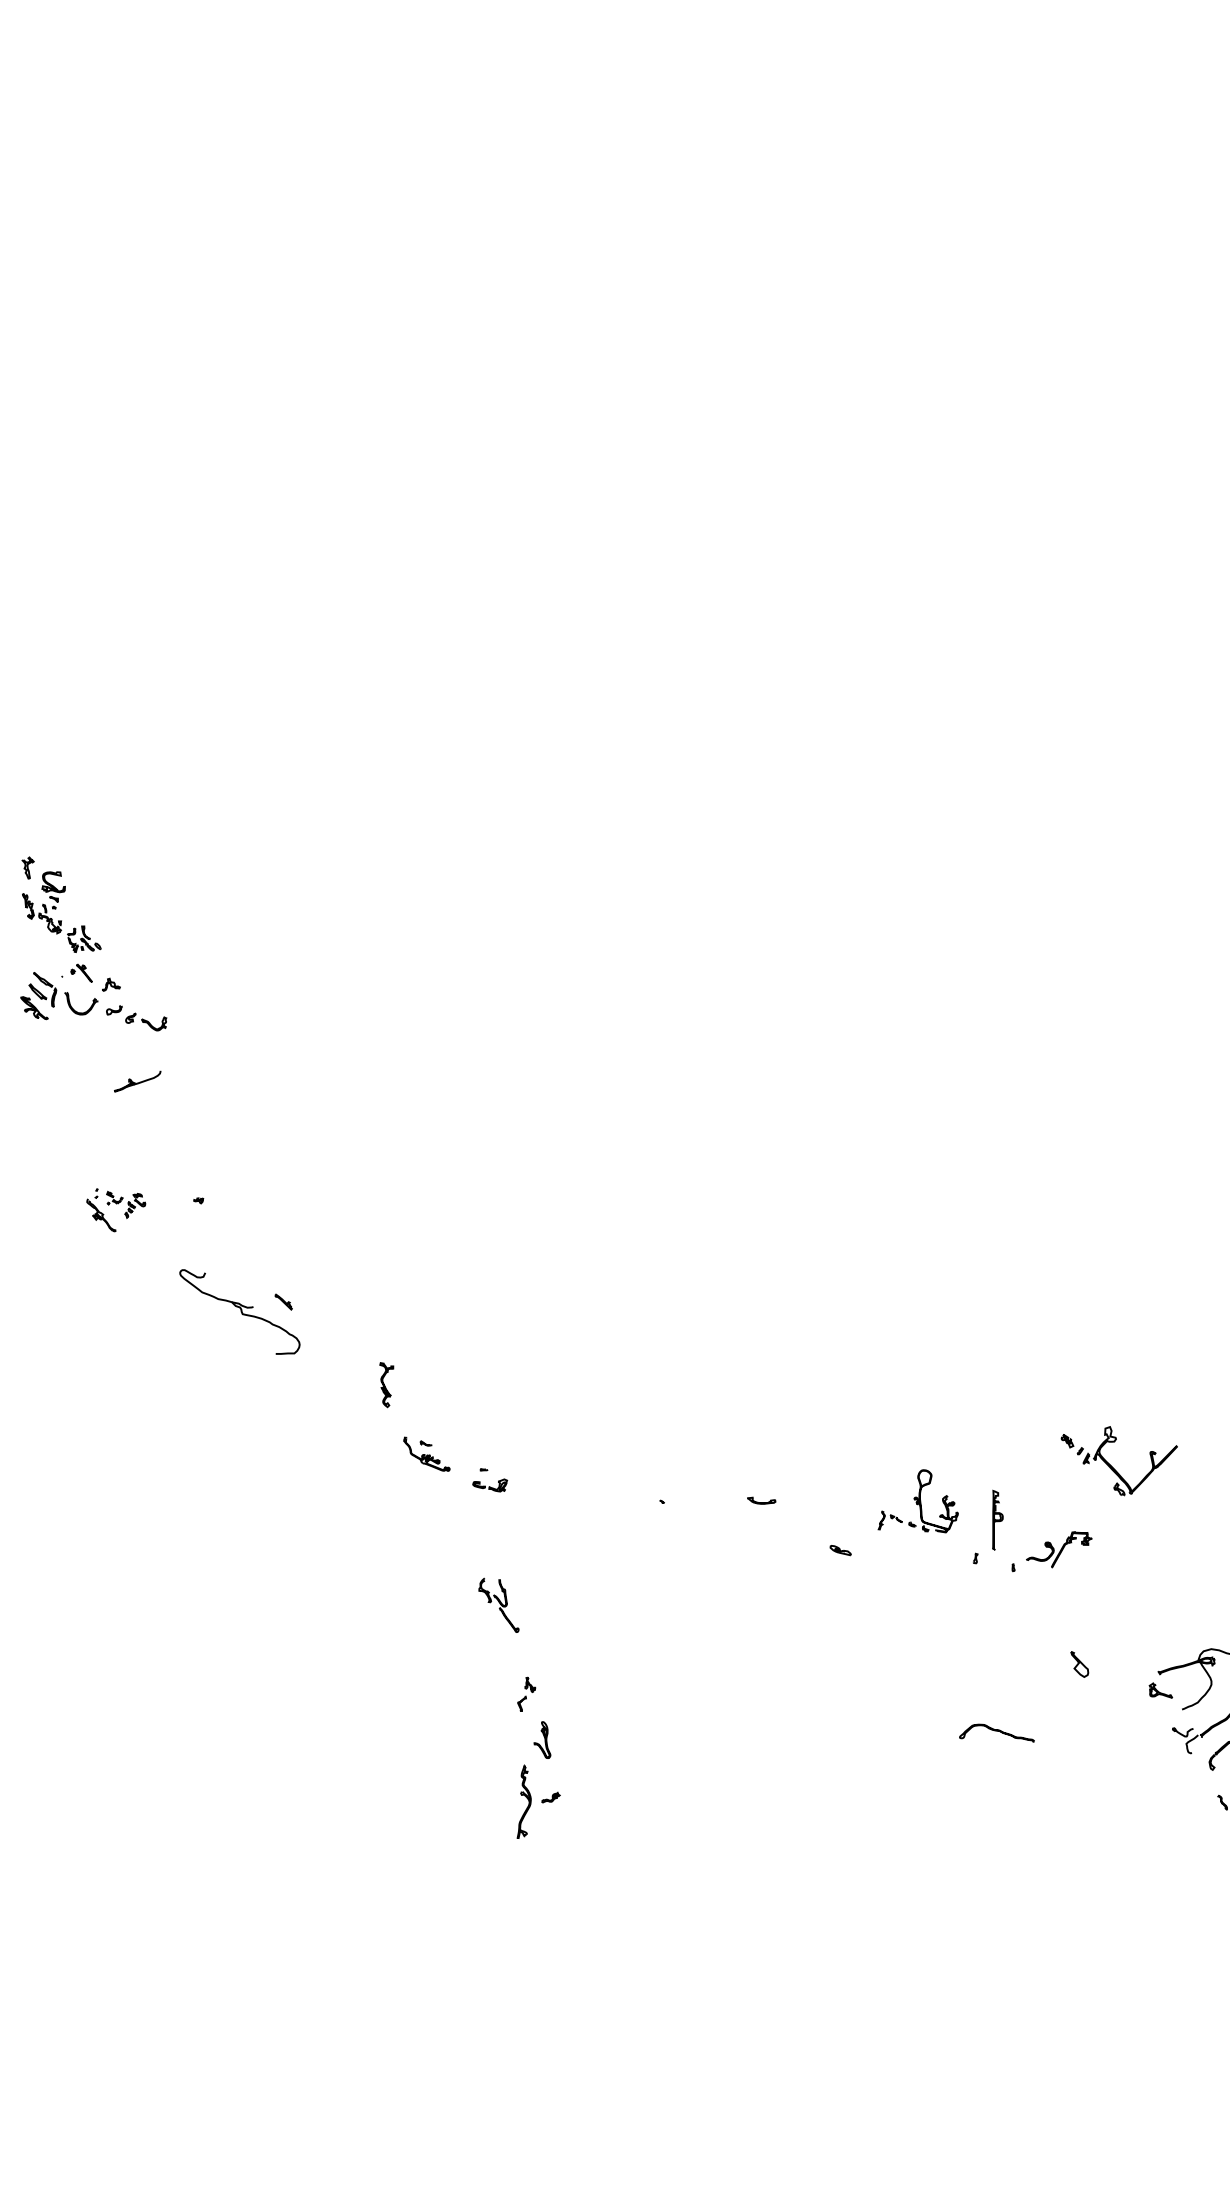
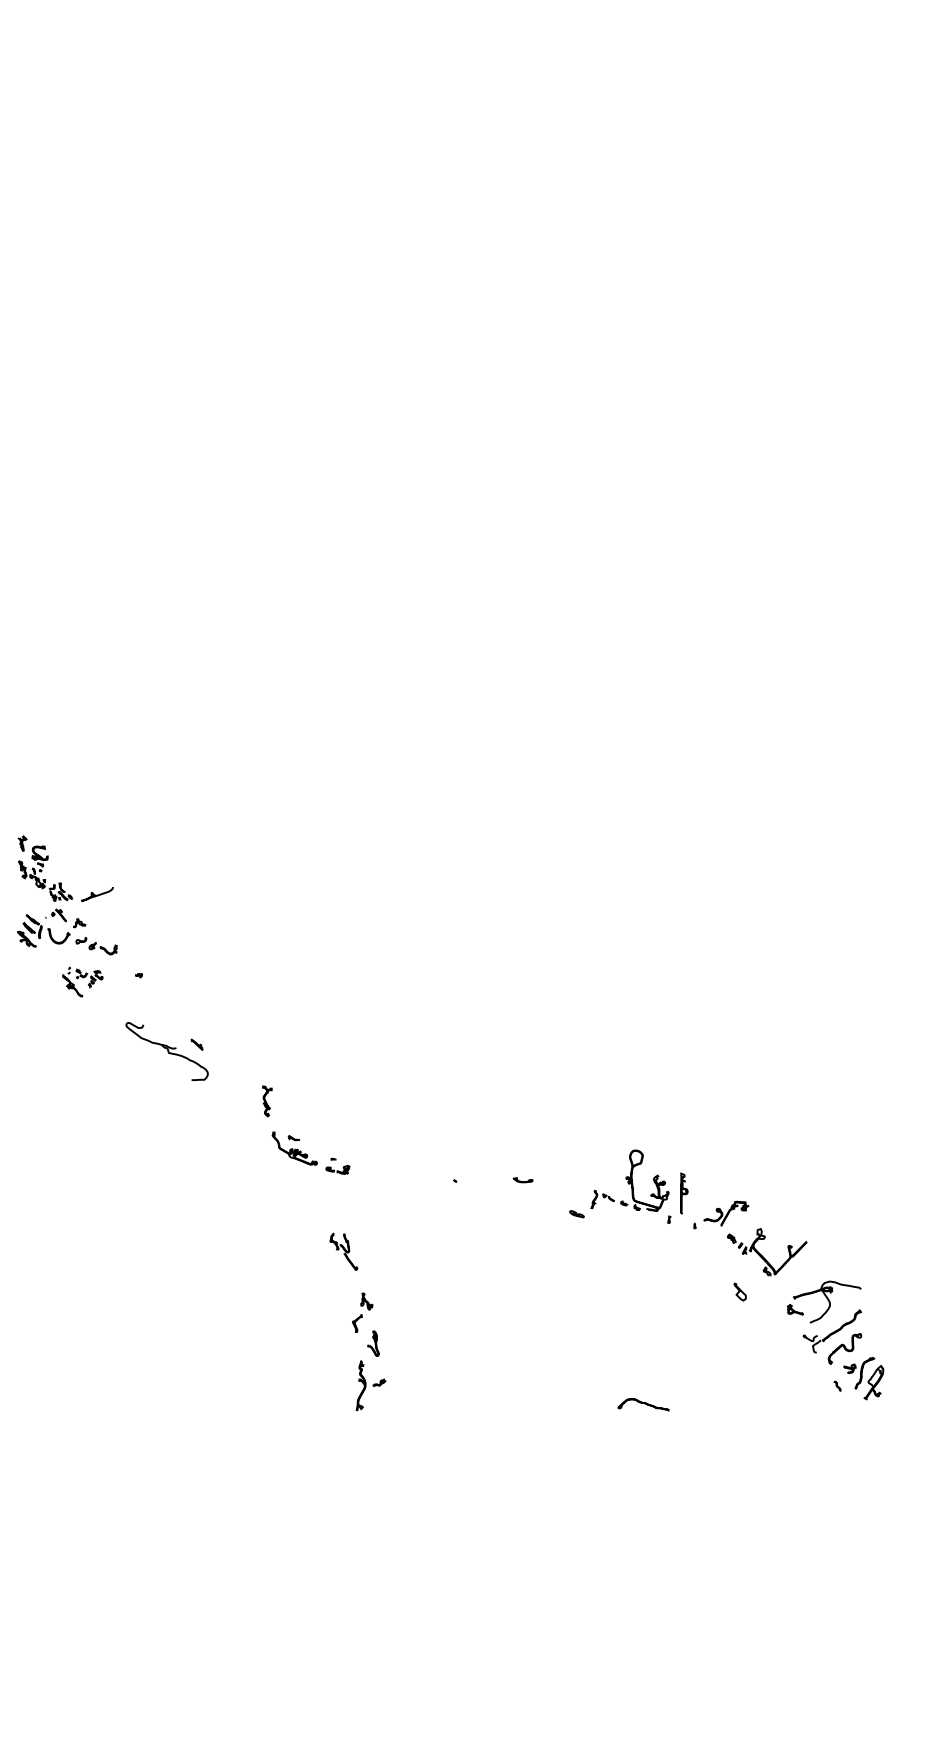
part: (93, 944) -> (67, 895), moved
part: (426, 1454) -> (294, 1148), size x1.43
part: (1119, 1461) -> (767, 1252), moved
part: (917, 1501) -> (629, 1180), size x1.43
part: (526, 1694) -> (362, 1312), size x1.67
part: (996, 1732) -> (643, 1404), moved

